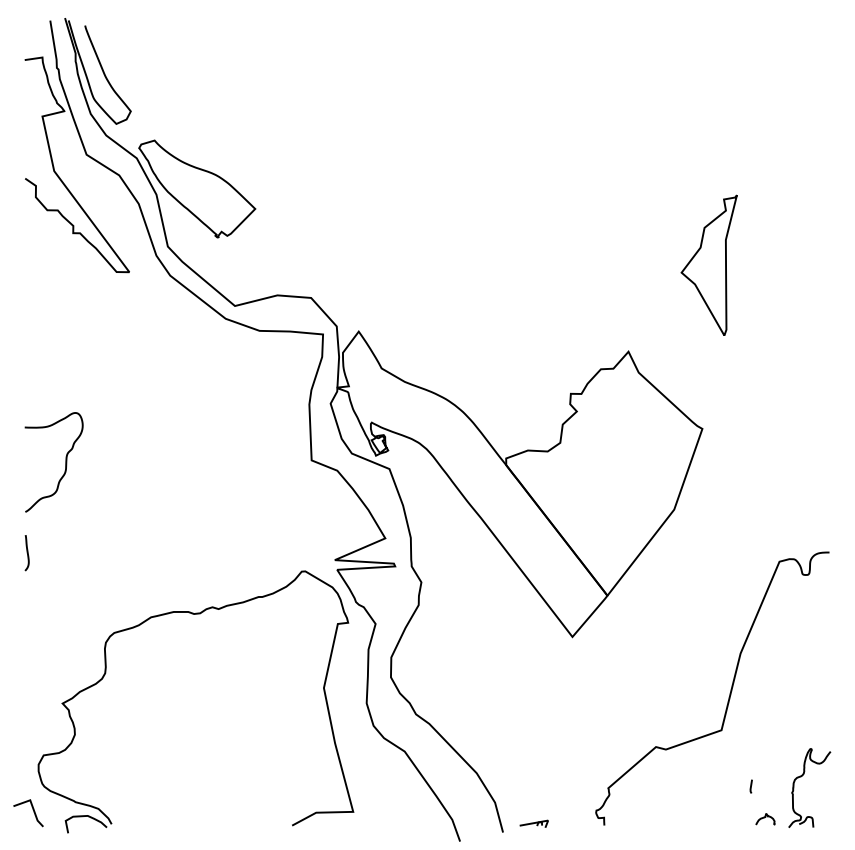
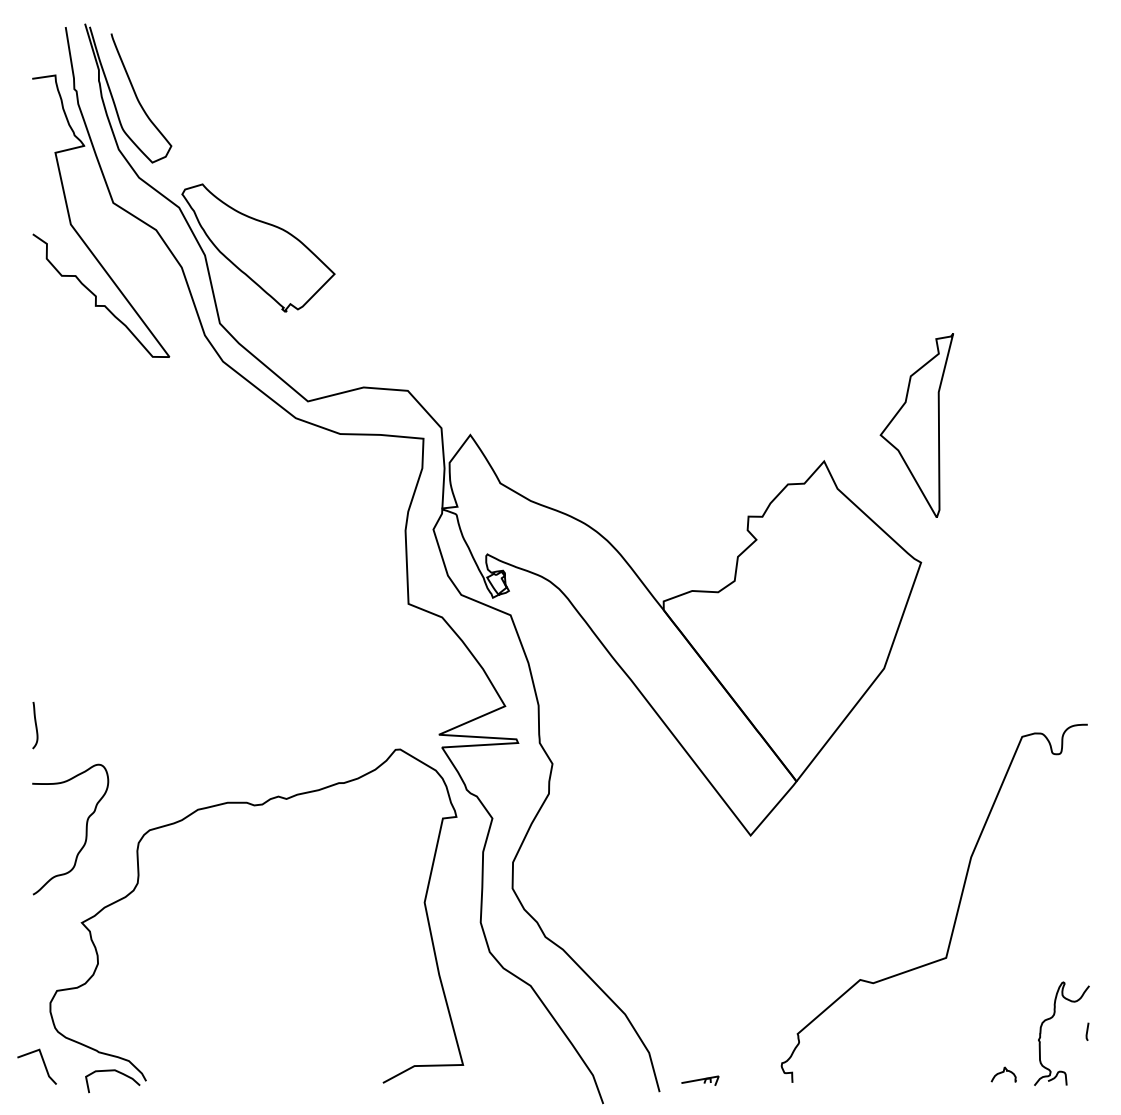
part: (708, 264) -> (915, 424), moved
curve: (65, 462) -> (85, 829), moved
line: (750, 786) -> (1086, 1031), moved

